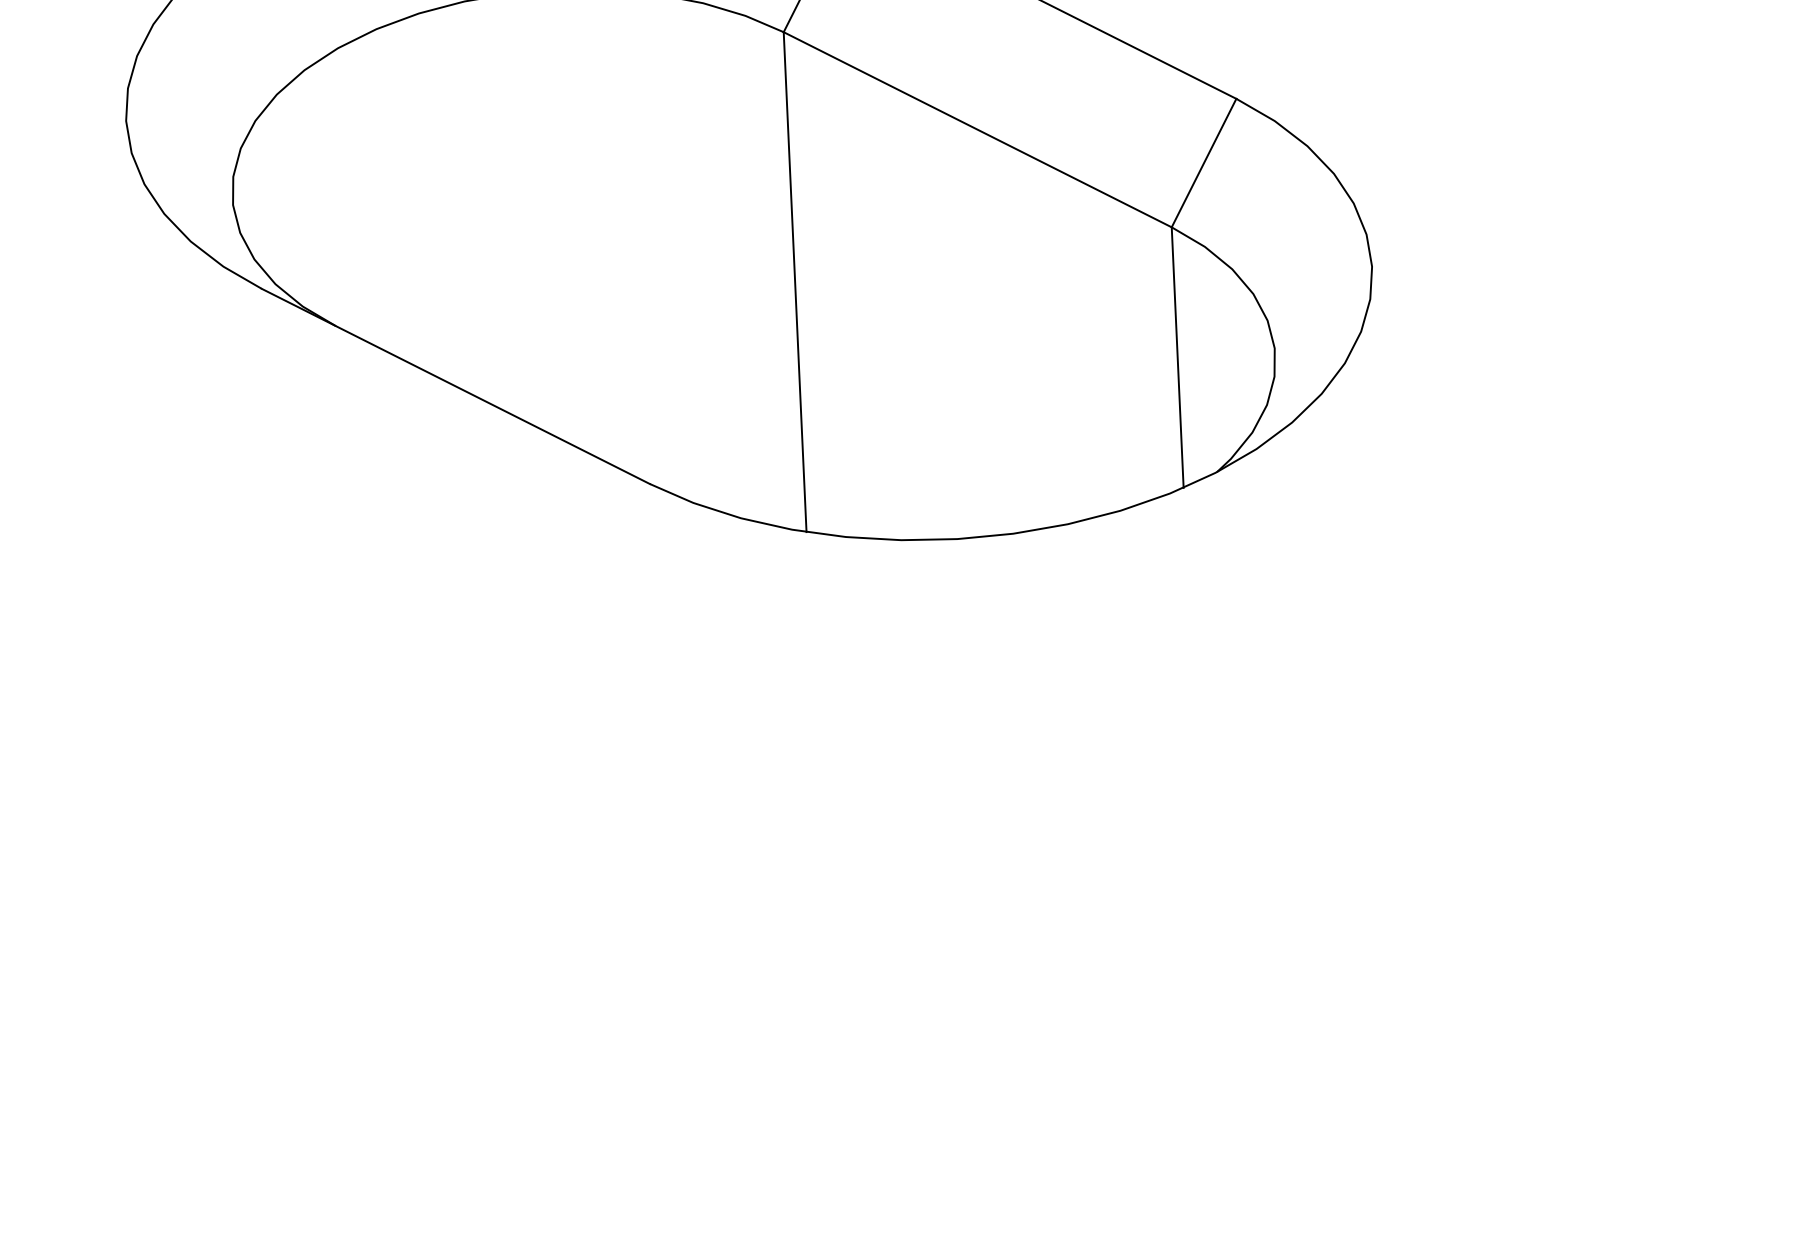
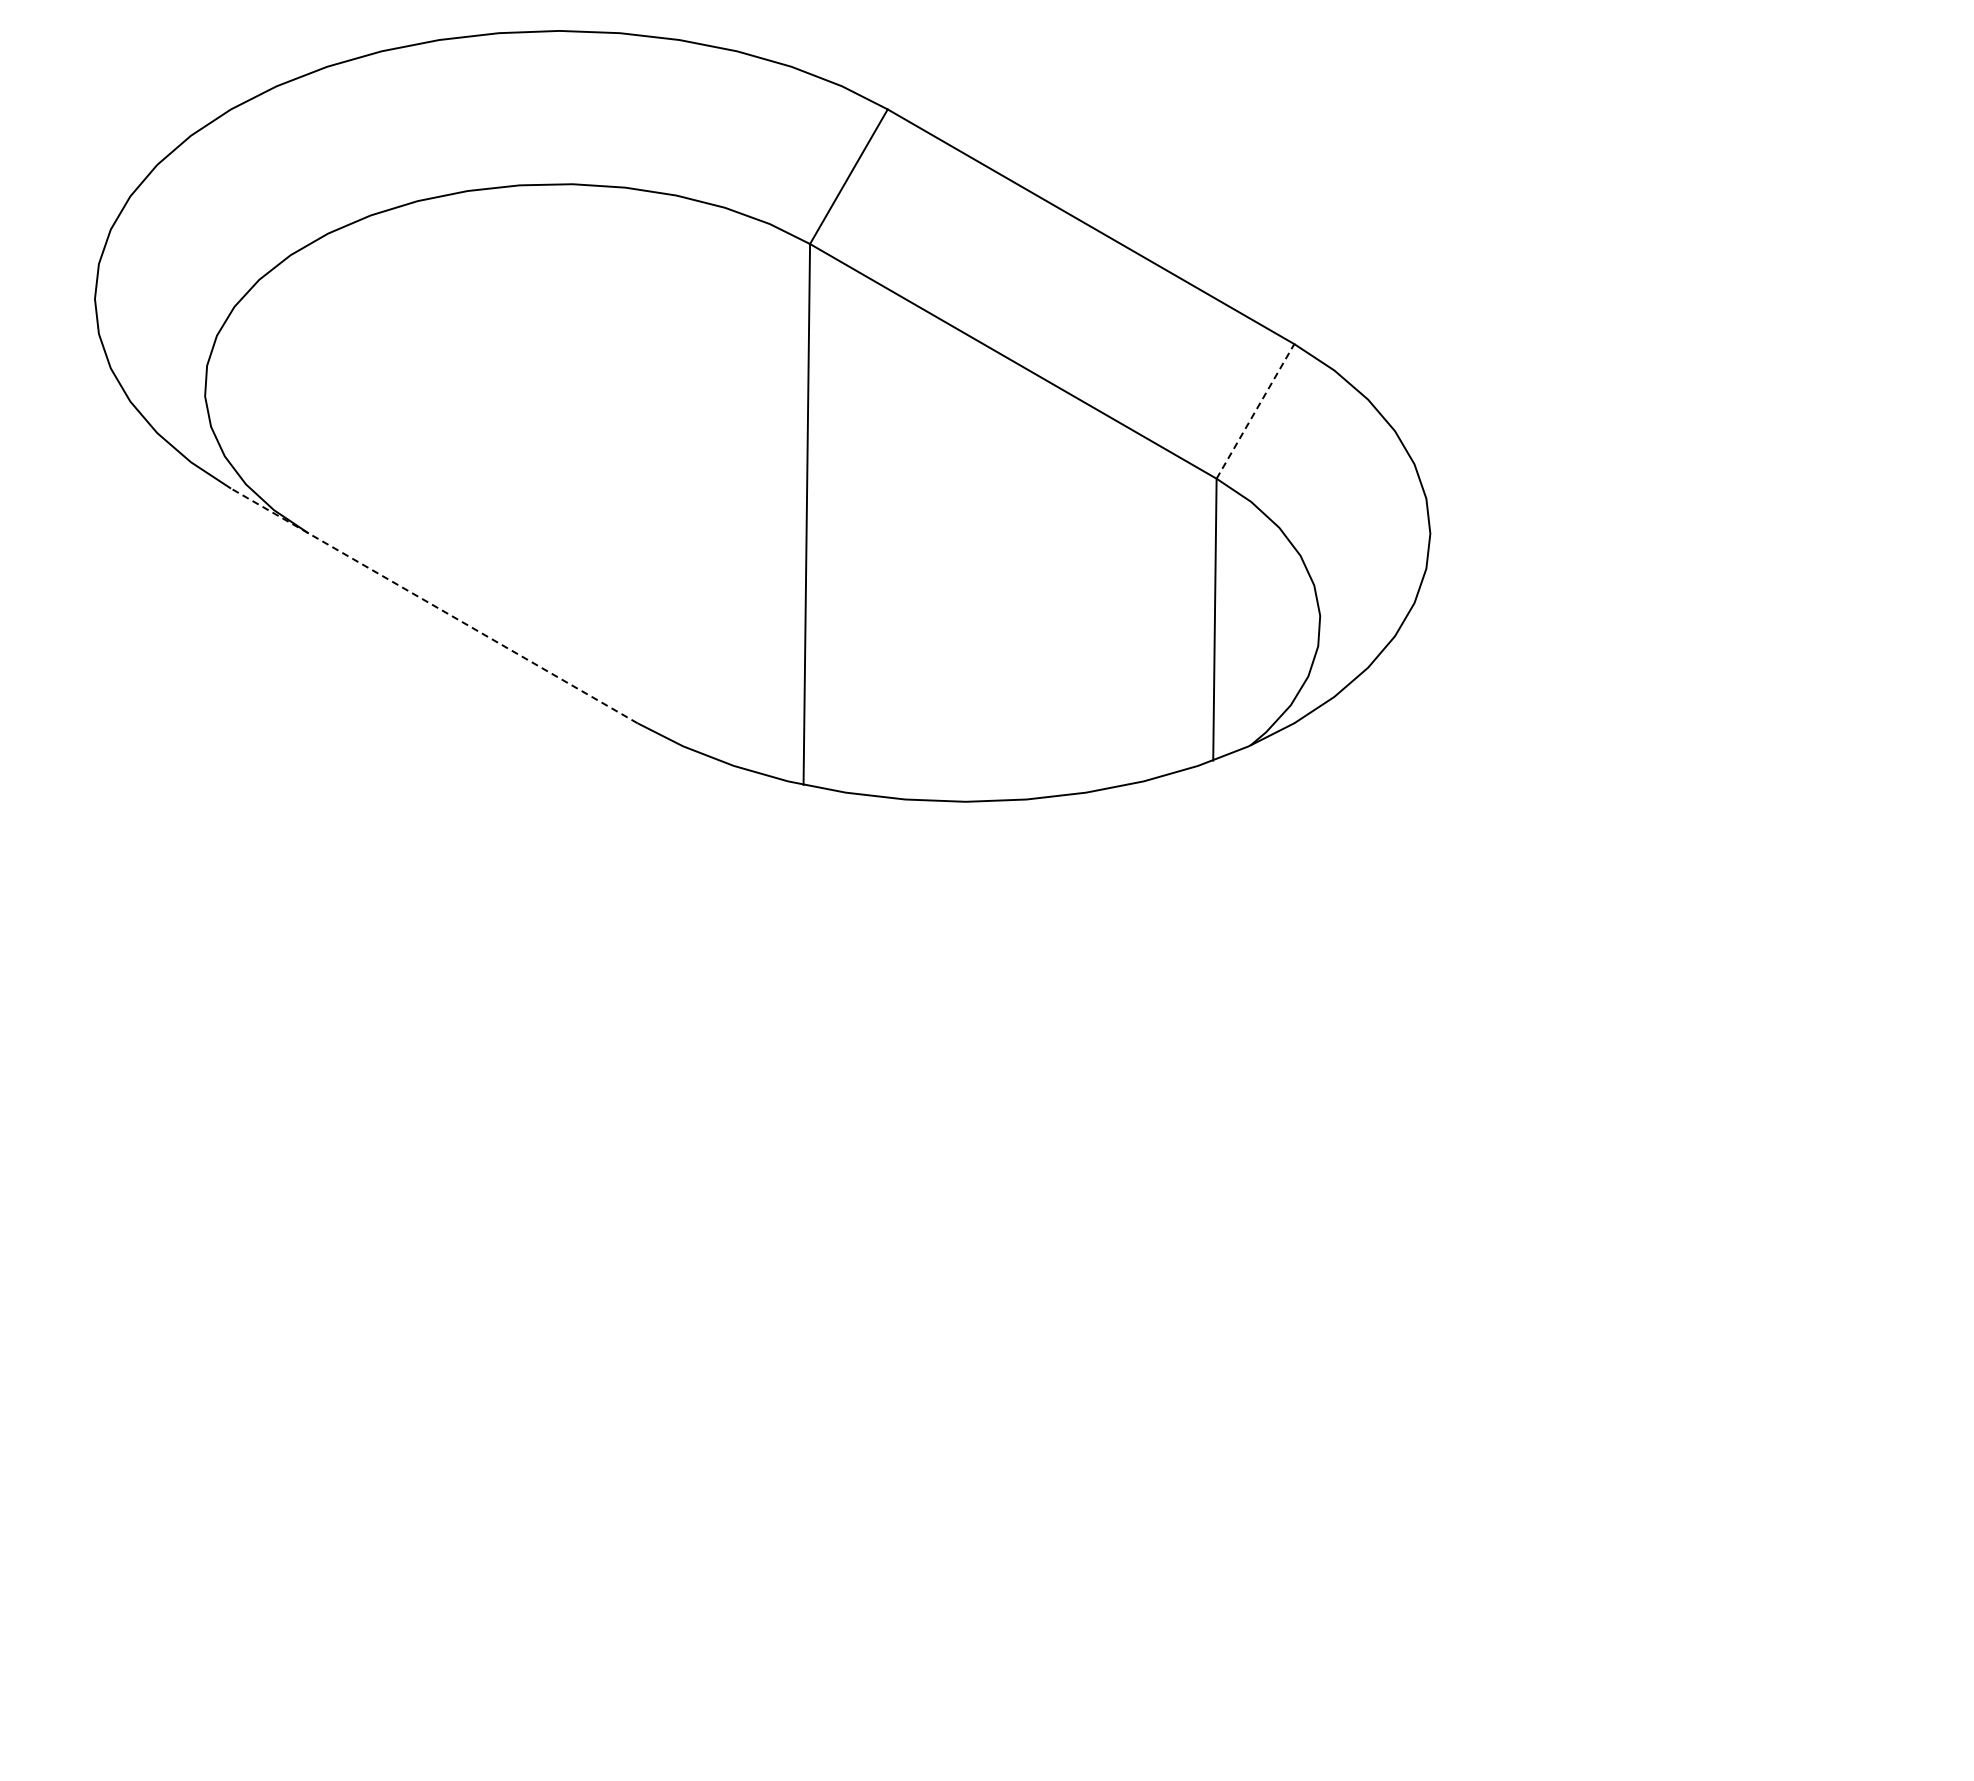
line: (1204, 163) -> (1255, 411), solid -> dashed
line: (456, 386) -> (434, 605), solid -> dashed

